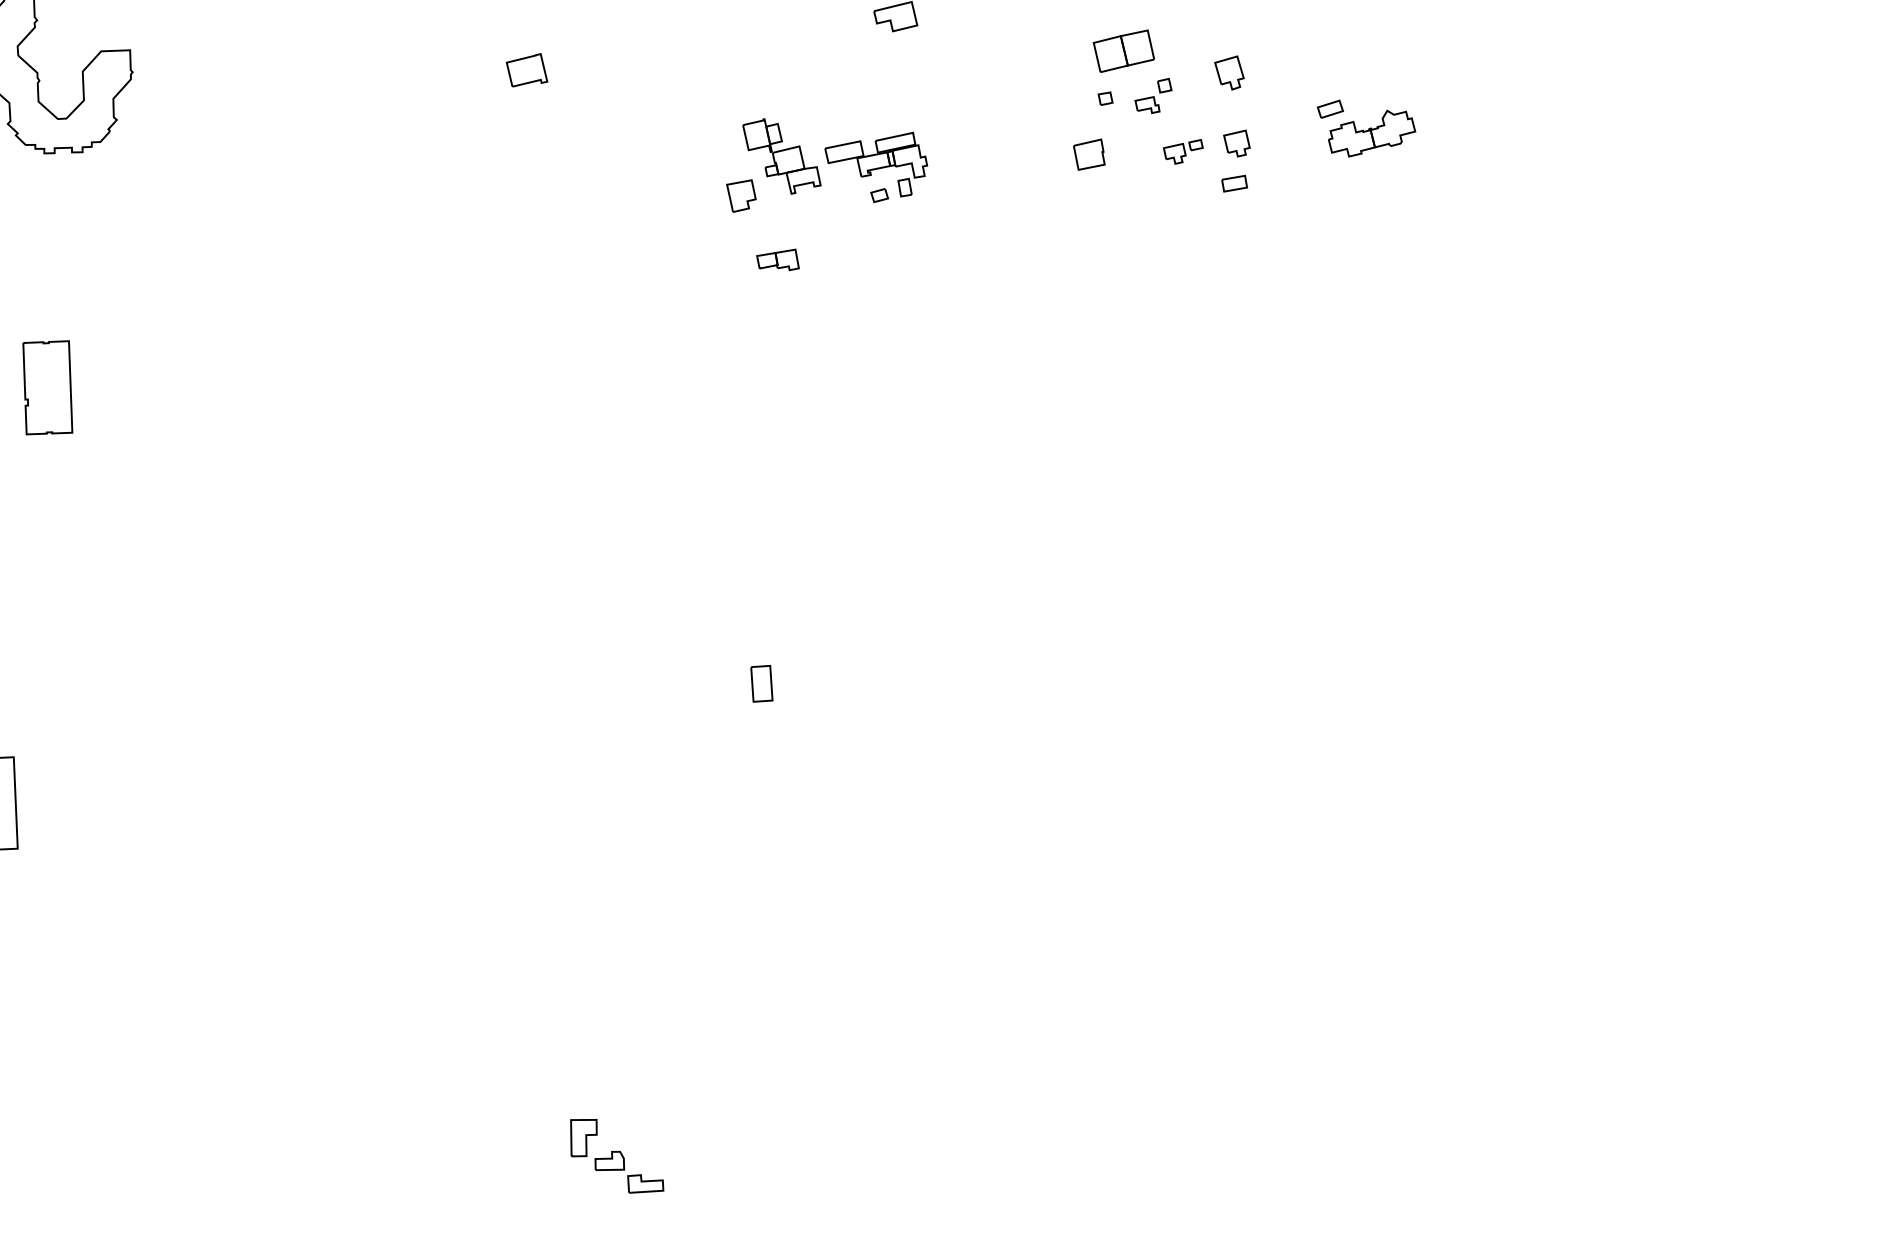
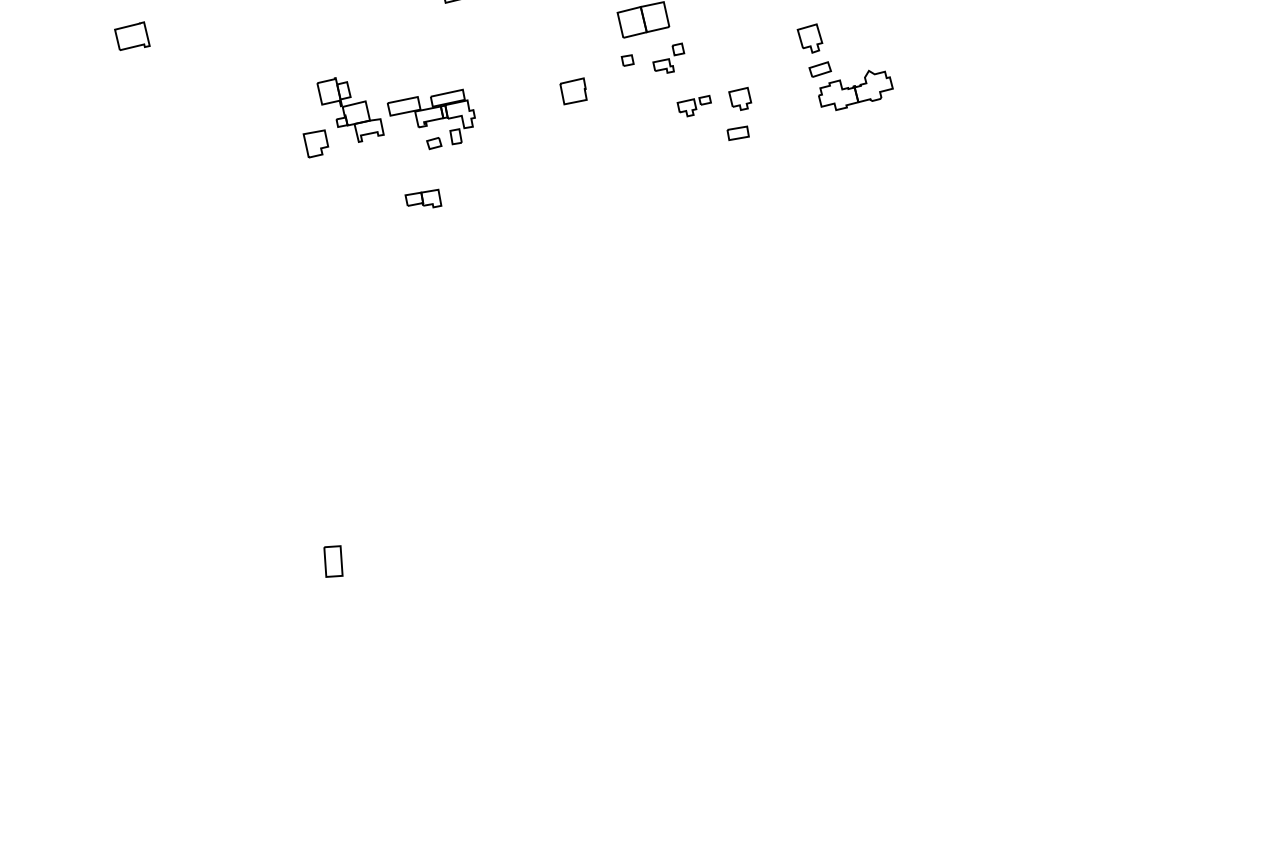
part: (1229, 72) -> (810, 38), moved
part: (1089, 154) -> (573, 91), moved
part: (777, 259) -> (423, 198), moved

